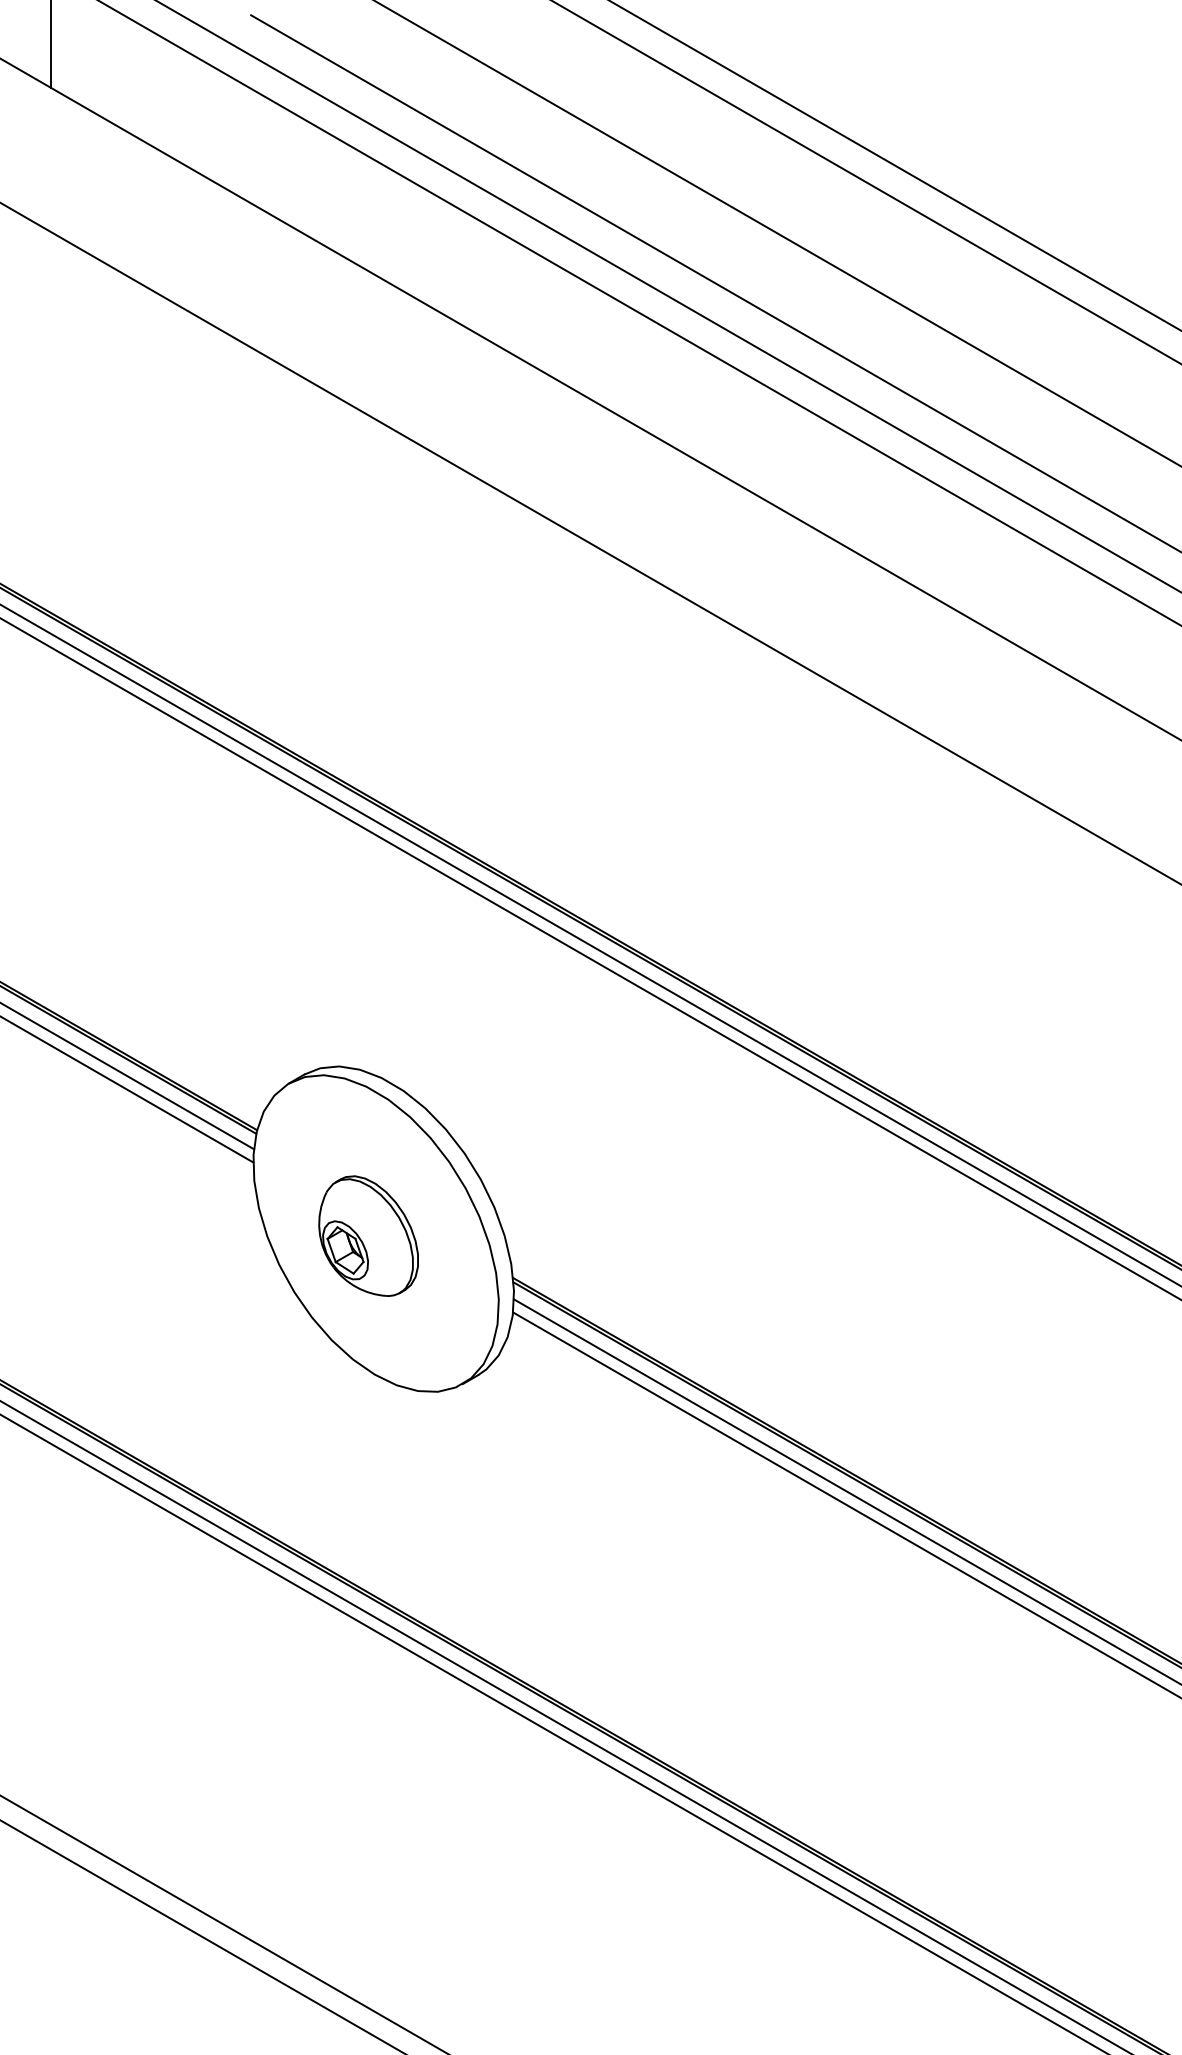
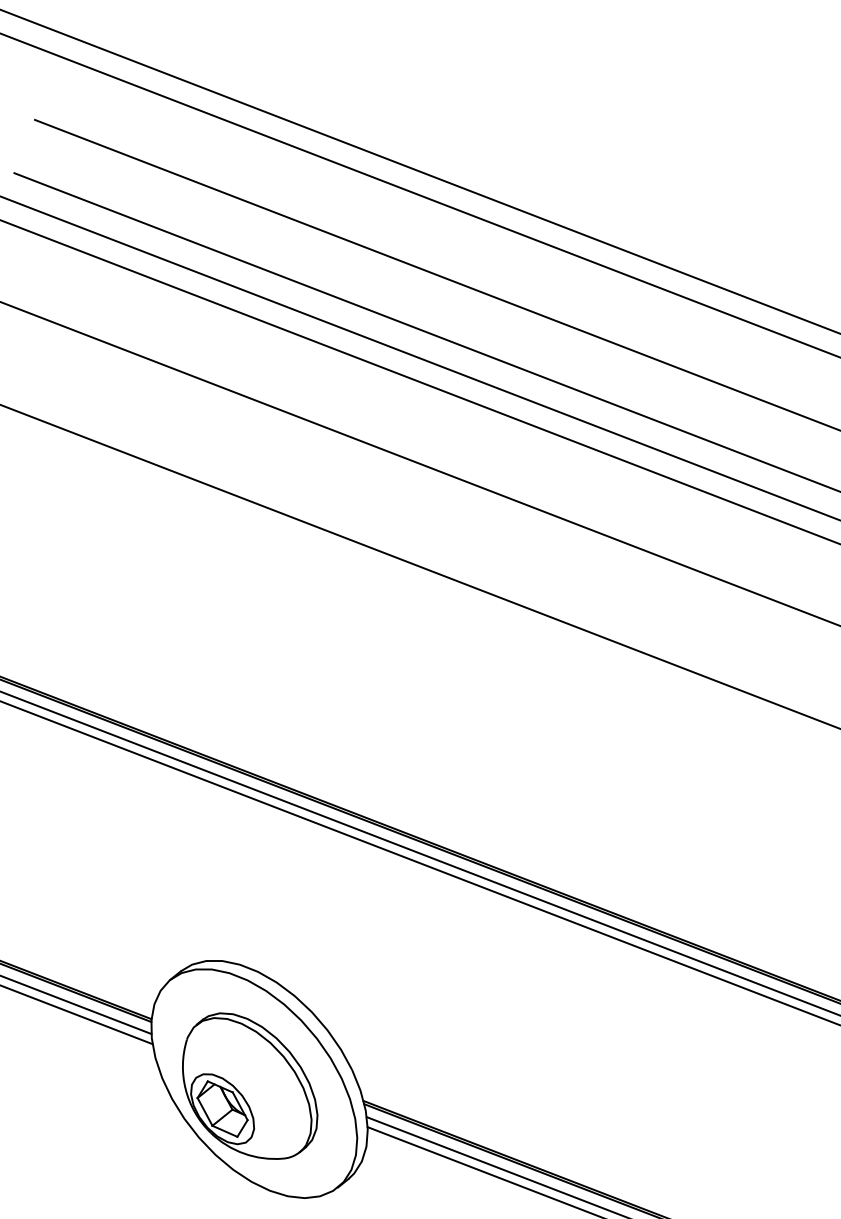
part: (368, 1235) -> (248, 1085), size x1.67

